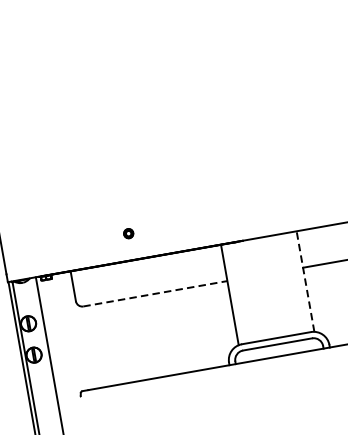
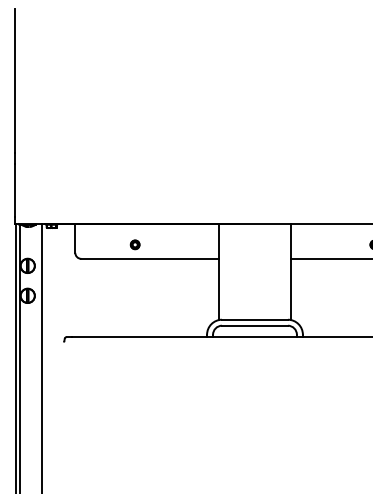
part: (127, 233) -> (134, 244), moved
line: (305, 280) -> (291, 271), dashed -> solid
line: (155, 293) -> (150, 258), dashed -> solid

